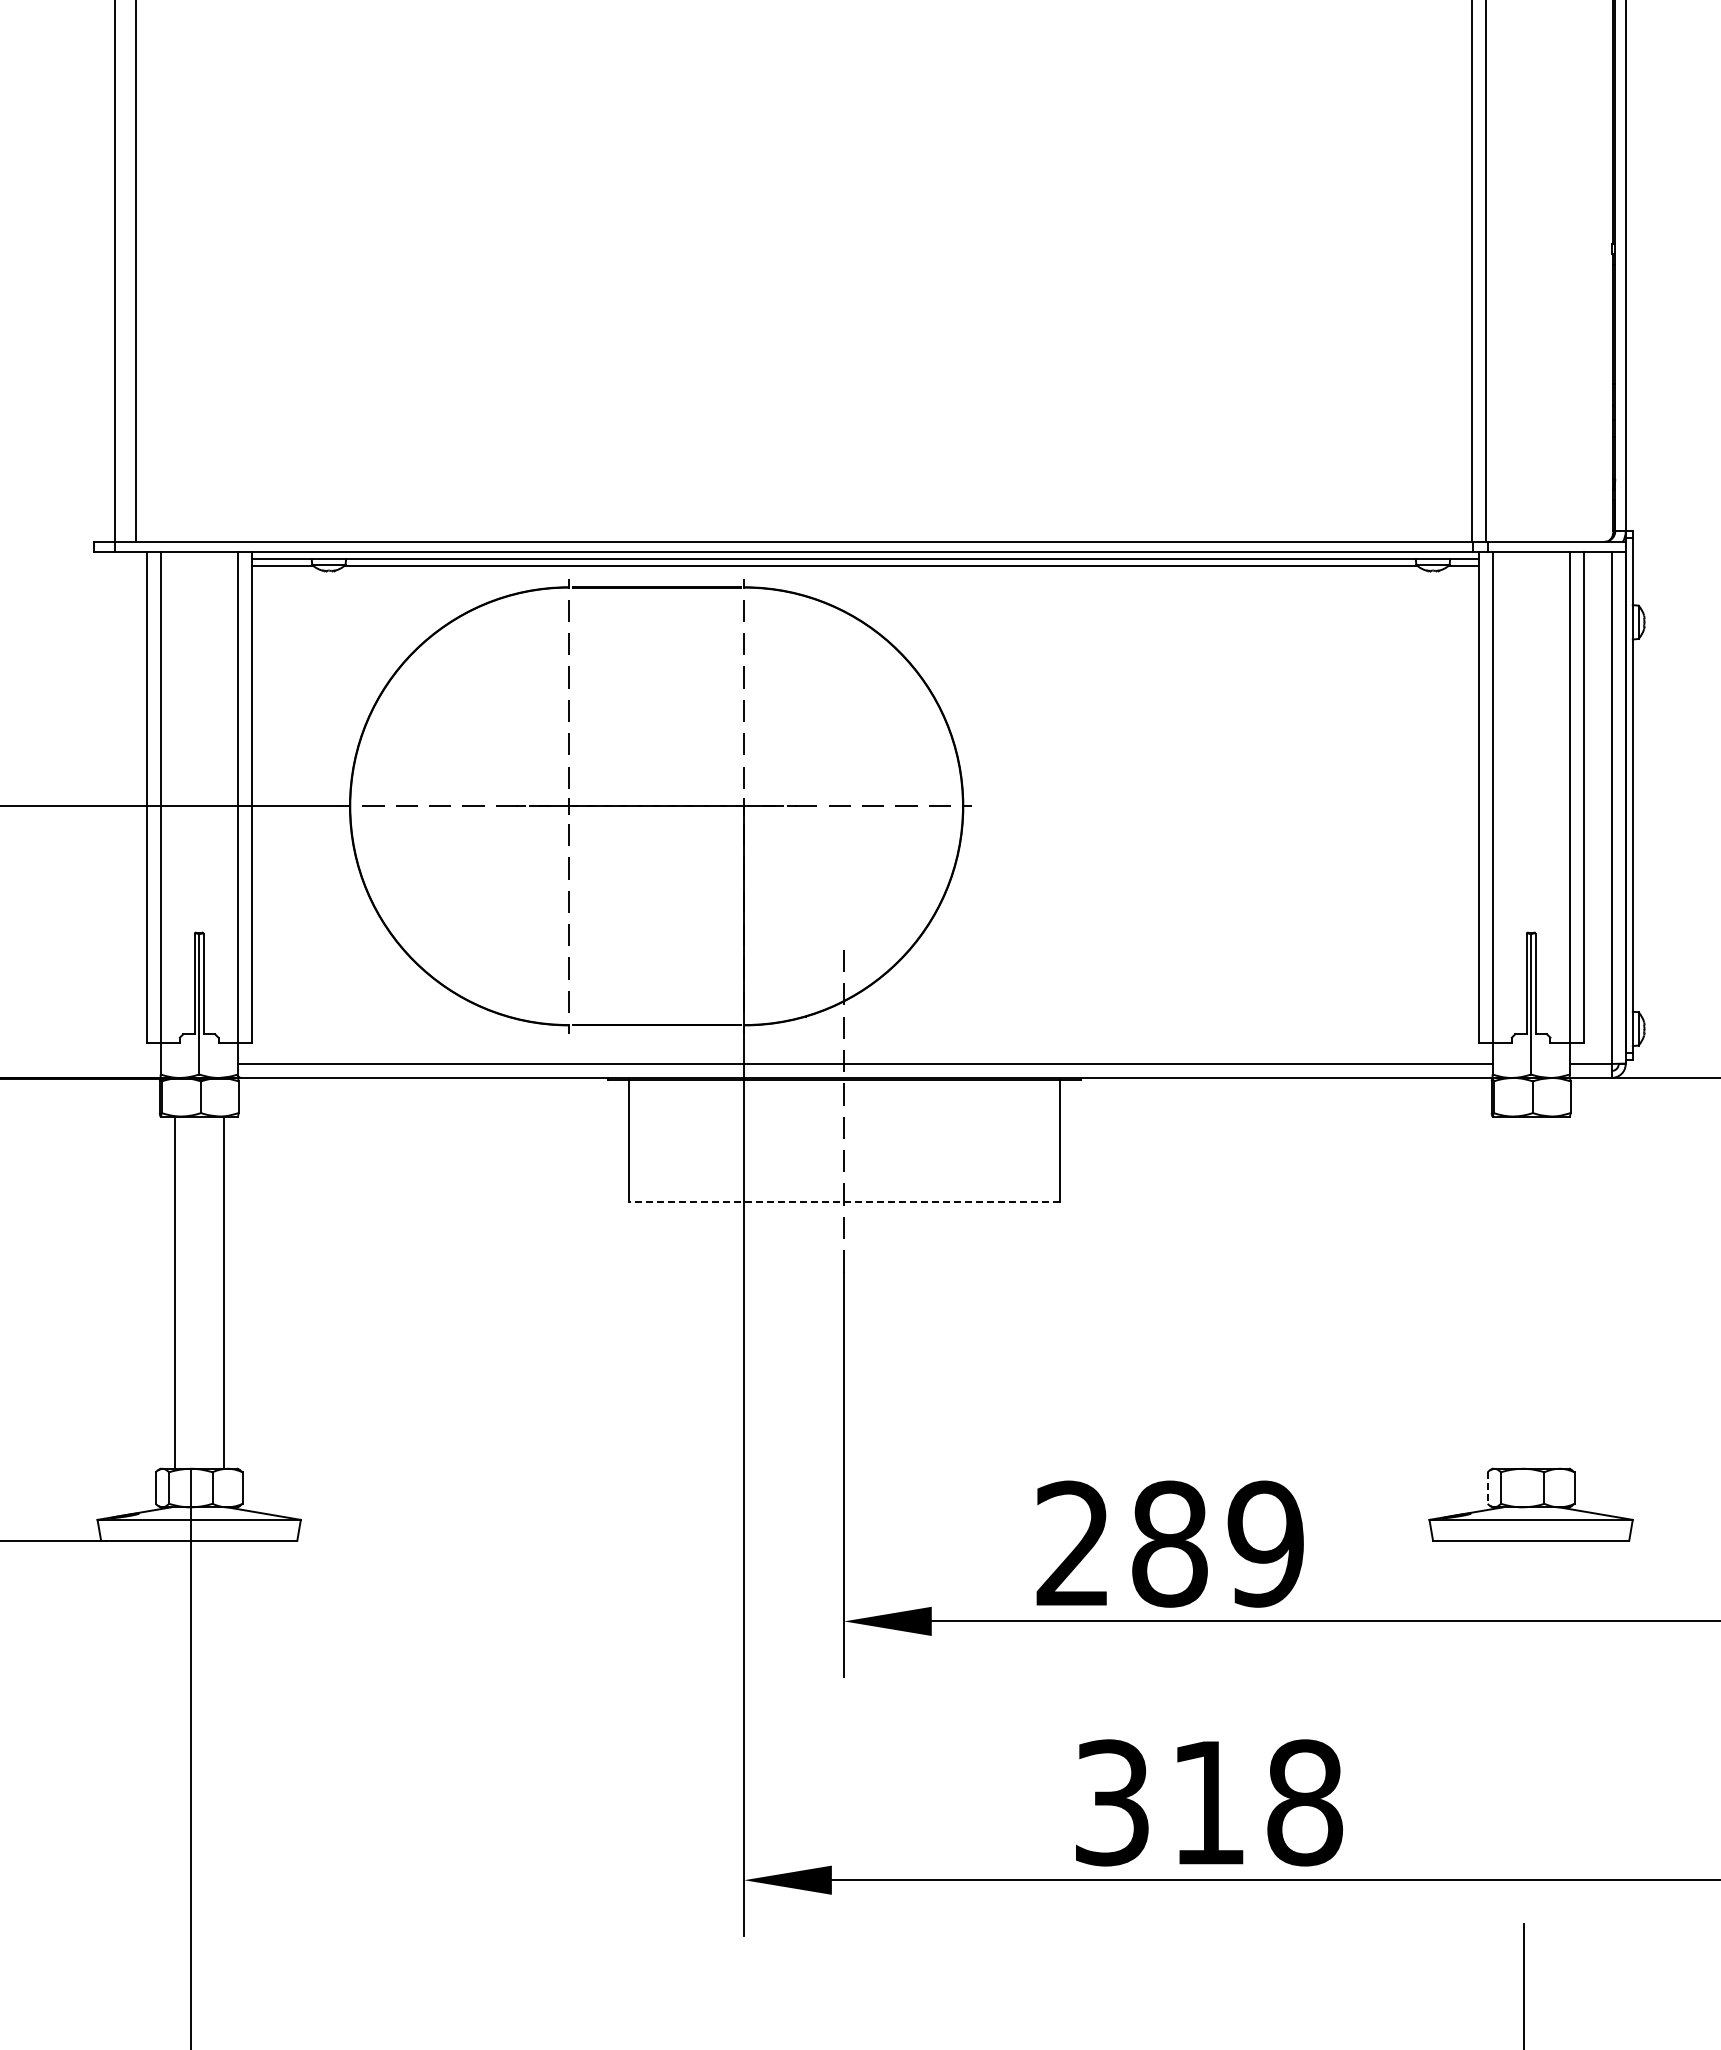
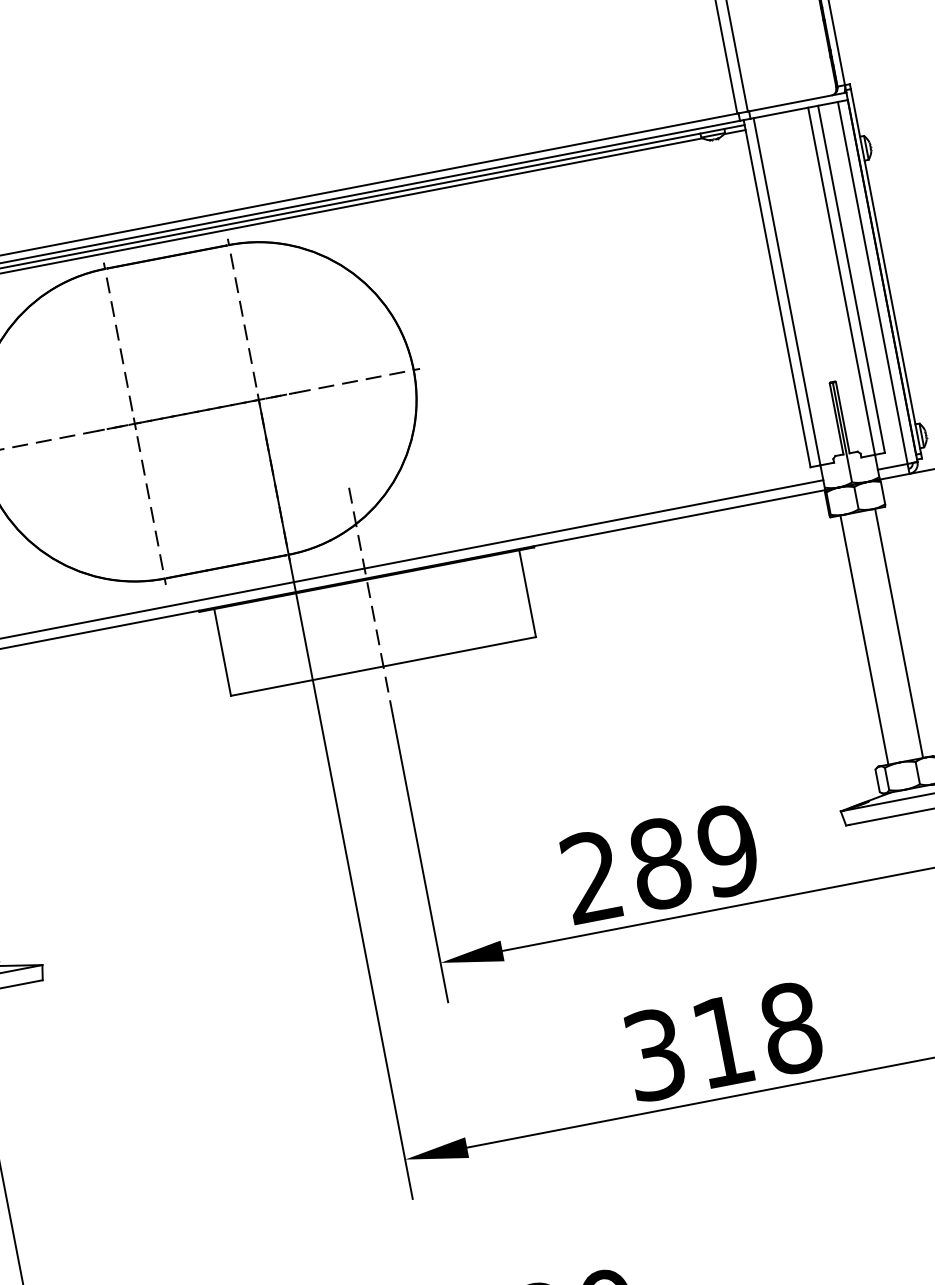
line: (844, 1202) -> (383, 666), dashed -> solid
line: (1506, 1292) -> (864, 639), added
line: (1555, 1292) -> (898, 633), added
line: (1487, 1488) -> (877, 781), dashed -> solid

